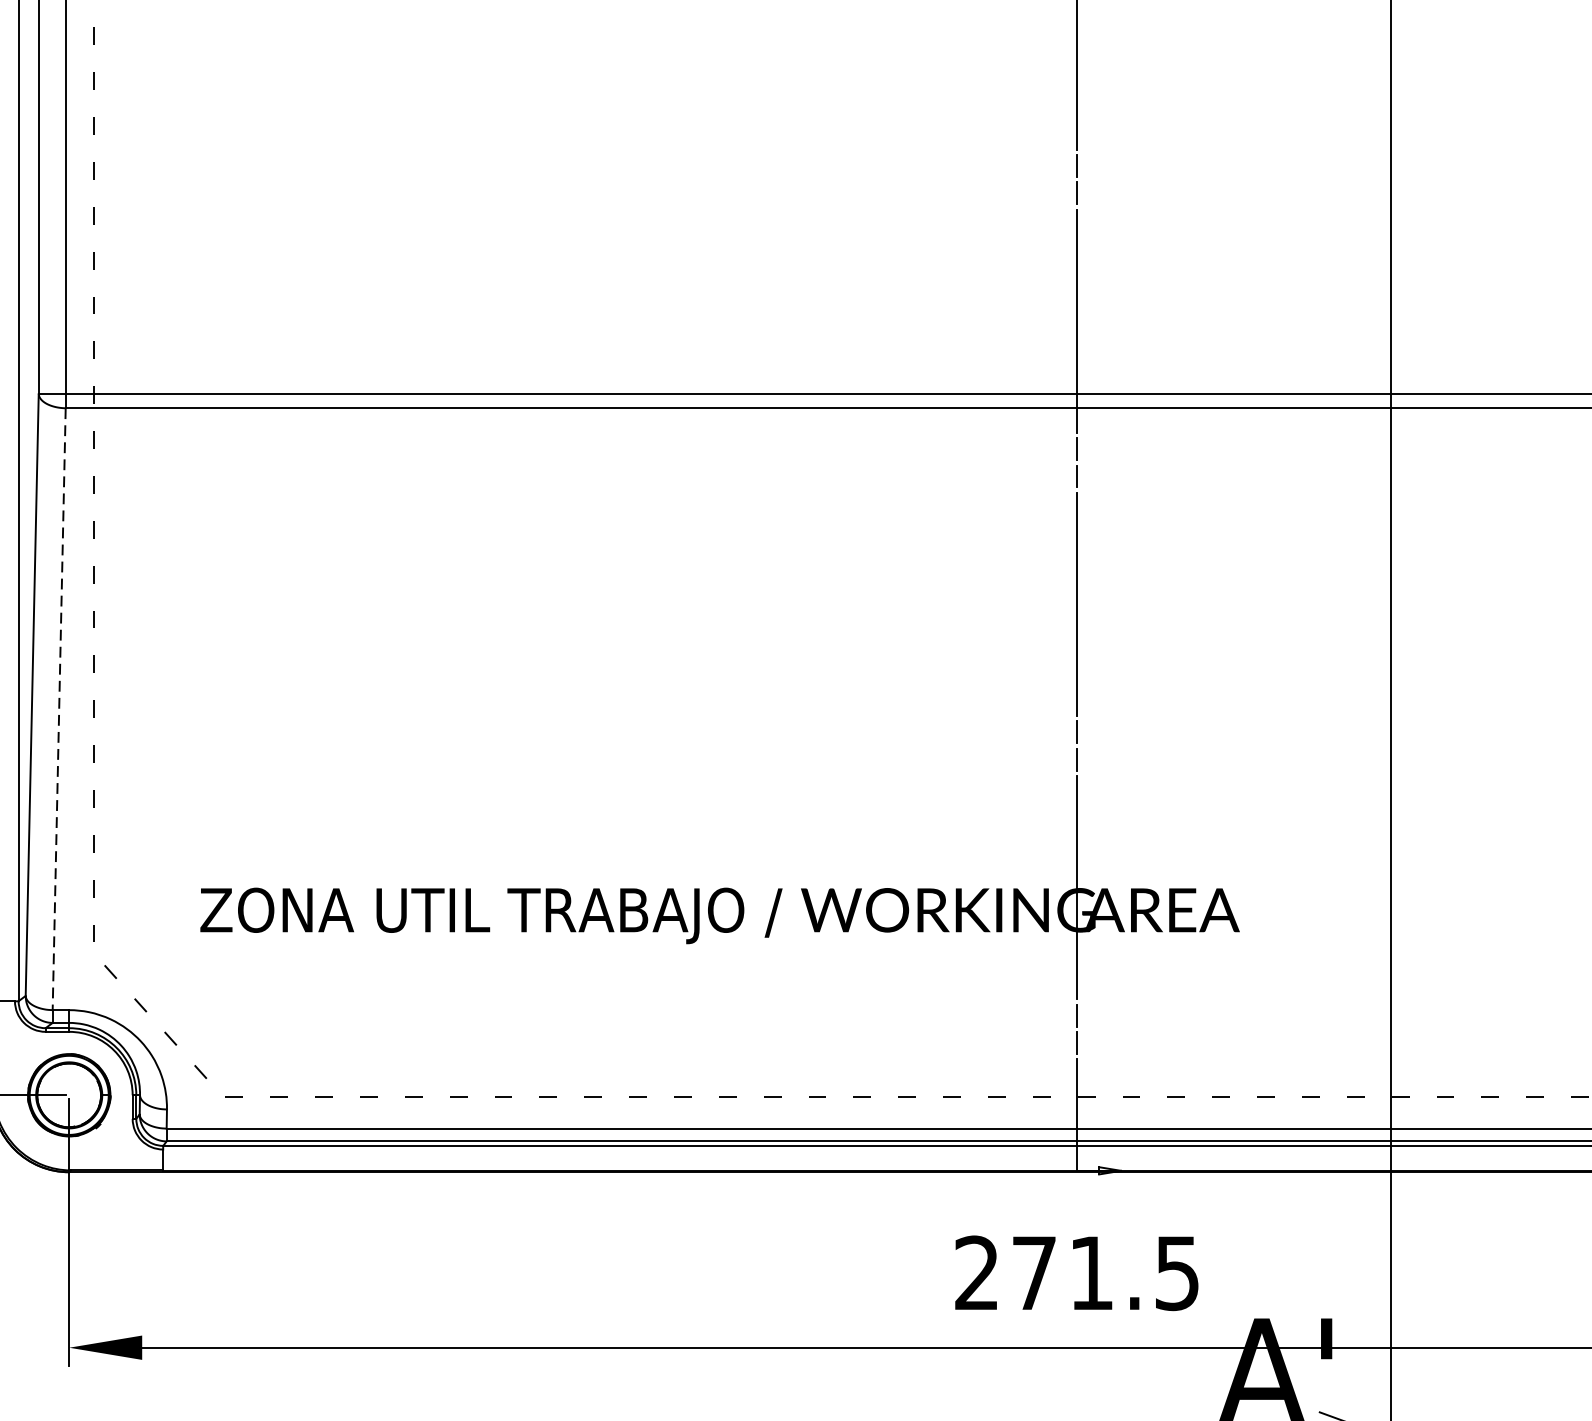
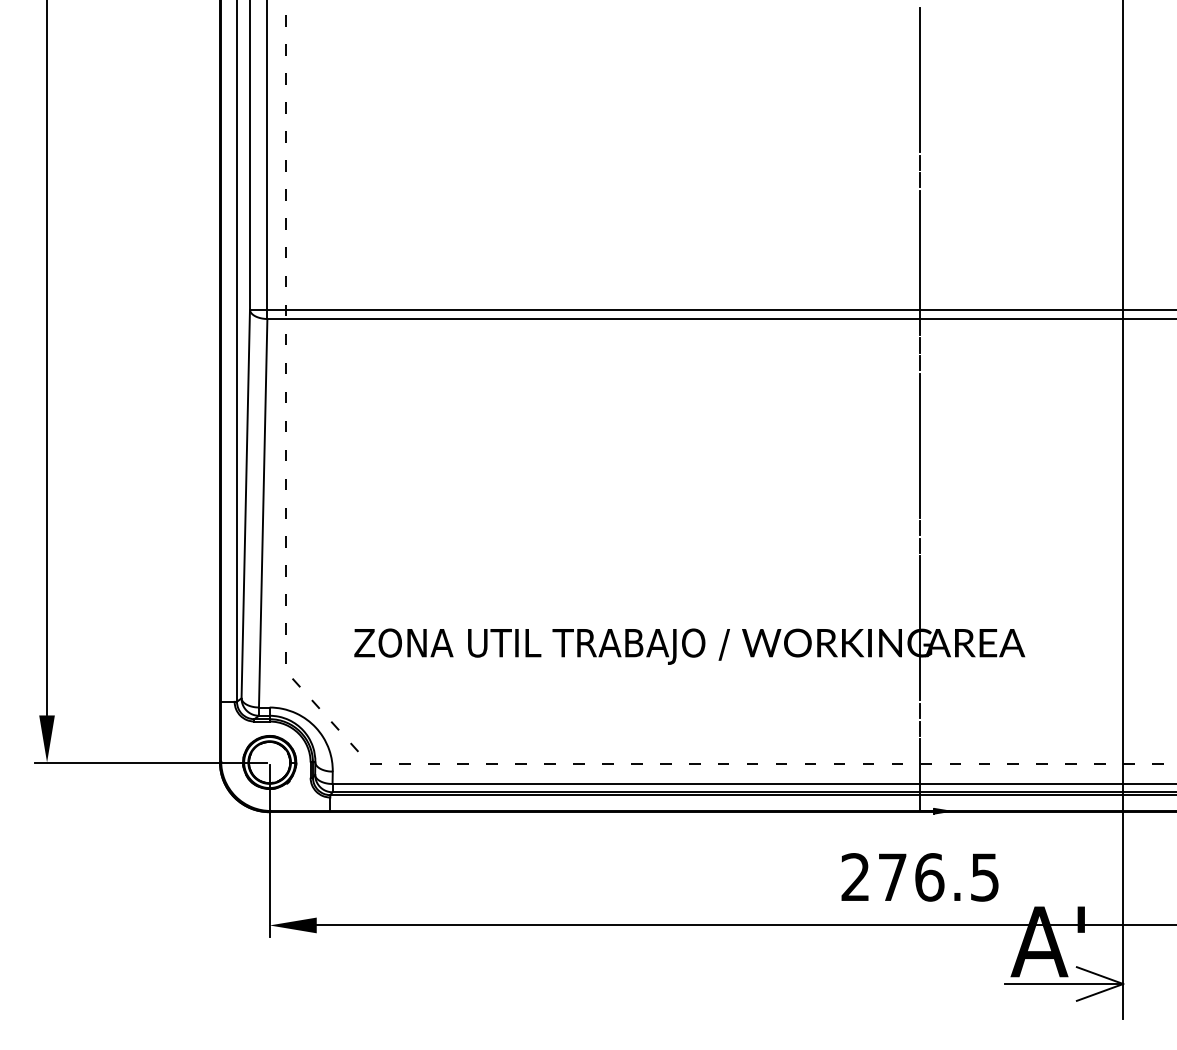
line: (59, 709) -> (263, 513), dashed -> solid
text: (1091, 1273) -> (929, 877), 271.5 -> 276.5

